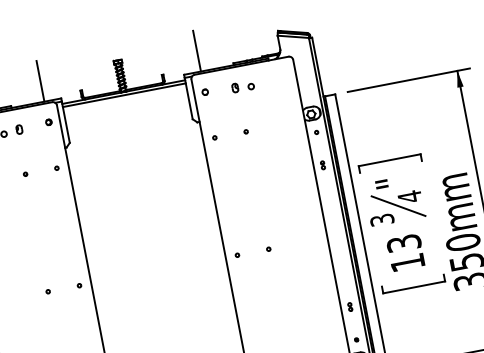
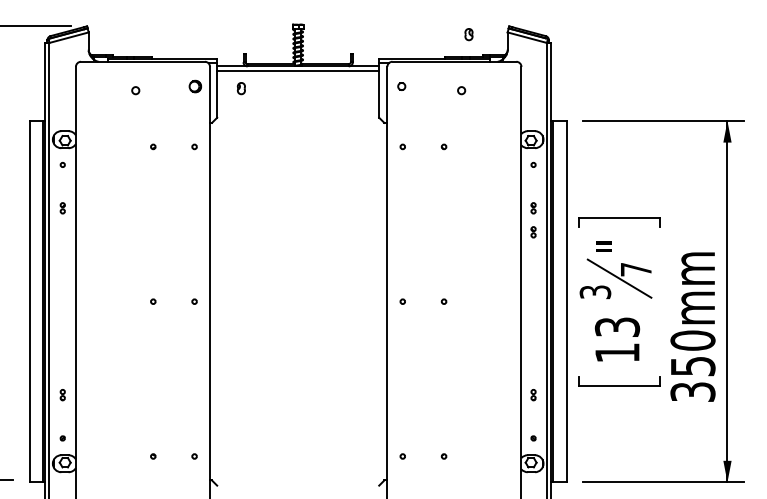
line: (197, 51) -> (401, 32), removed
line: (40, 81) -> (195, 32), removed
part: (234, 88) -> (468, 34), moved
part: (48, 122) -> (195, 86), size x1.6
part: (18, 129) -> (240, 88), moved
part: (326, 183) -> (533, 232), added
text: (410, 196) -> (636, 269), 4 -> 7

